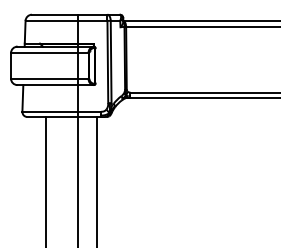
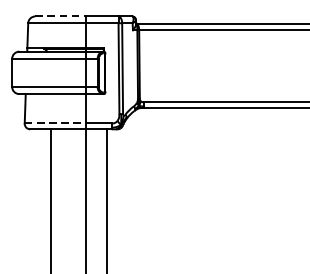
line: (55, 14) -> (61, 16), solid -> dashed
line: (50, 111) -> (55, 123), solid -> dashed

